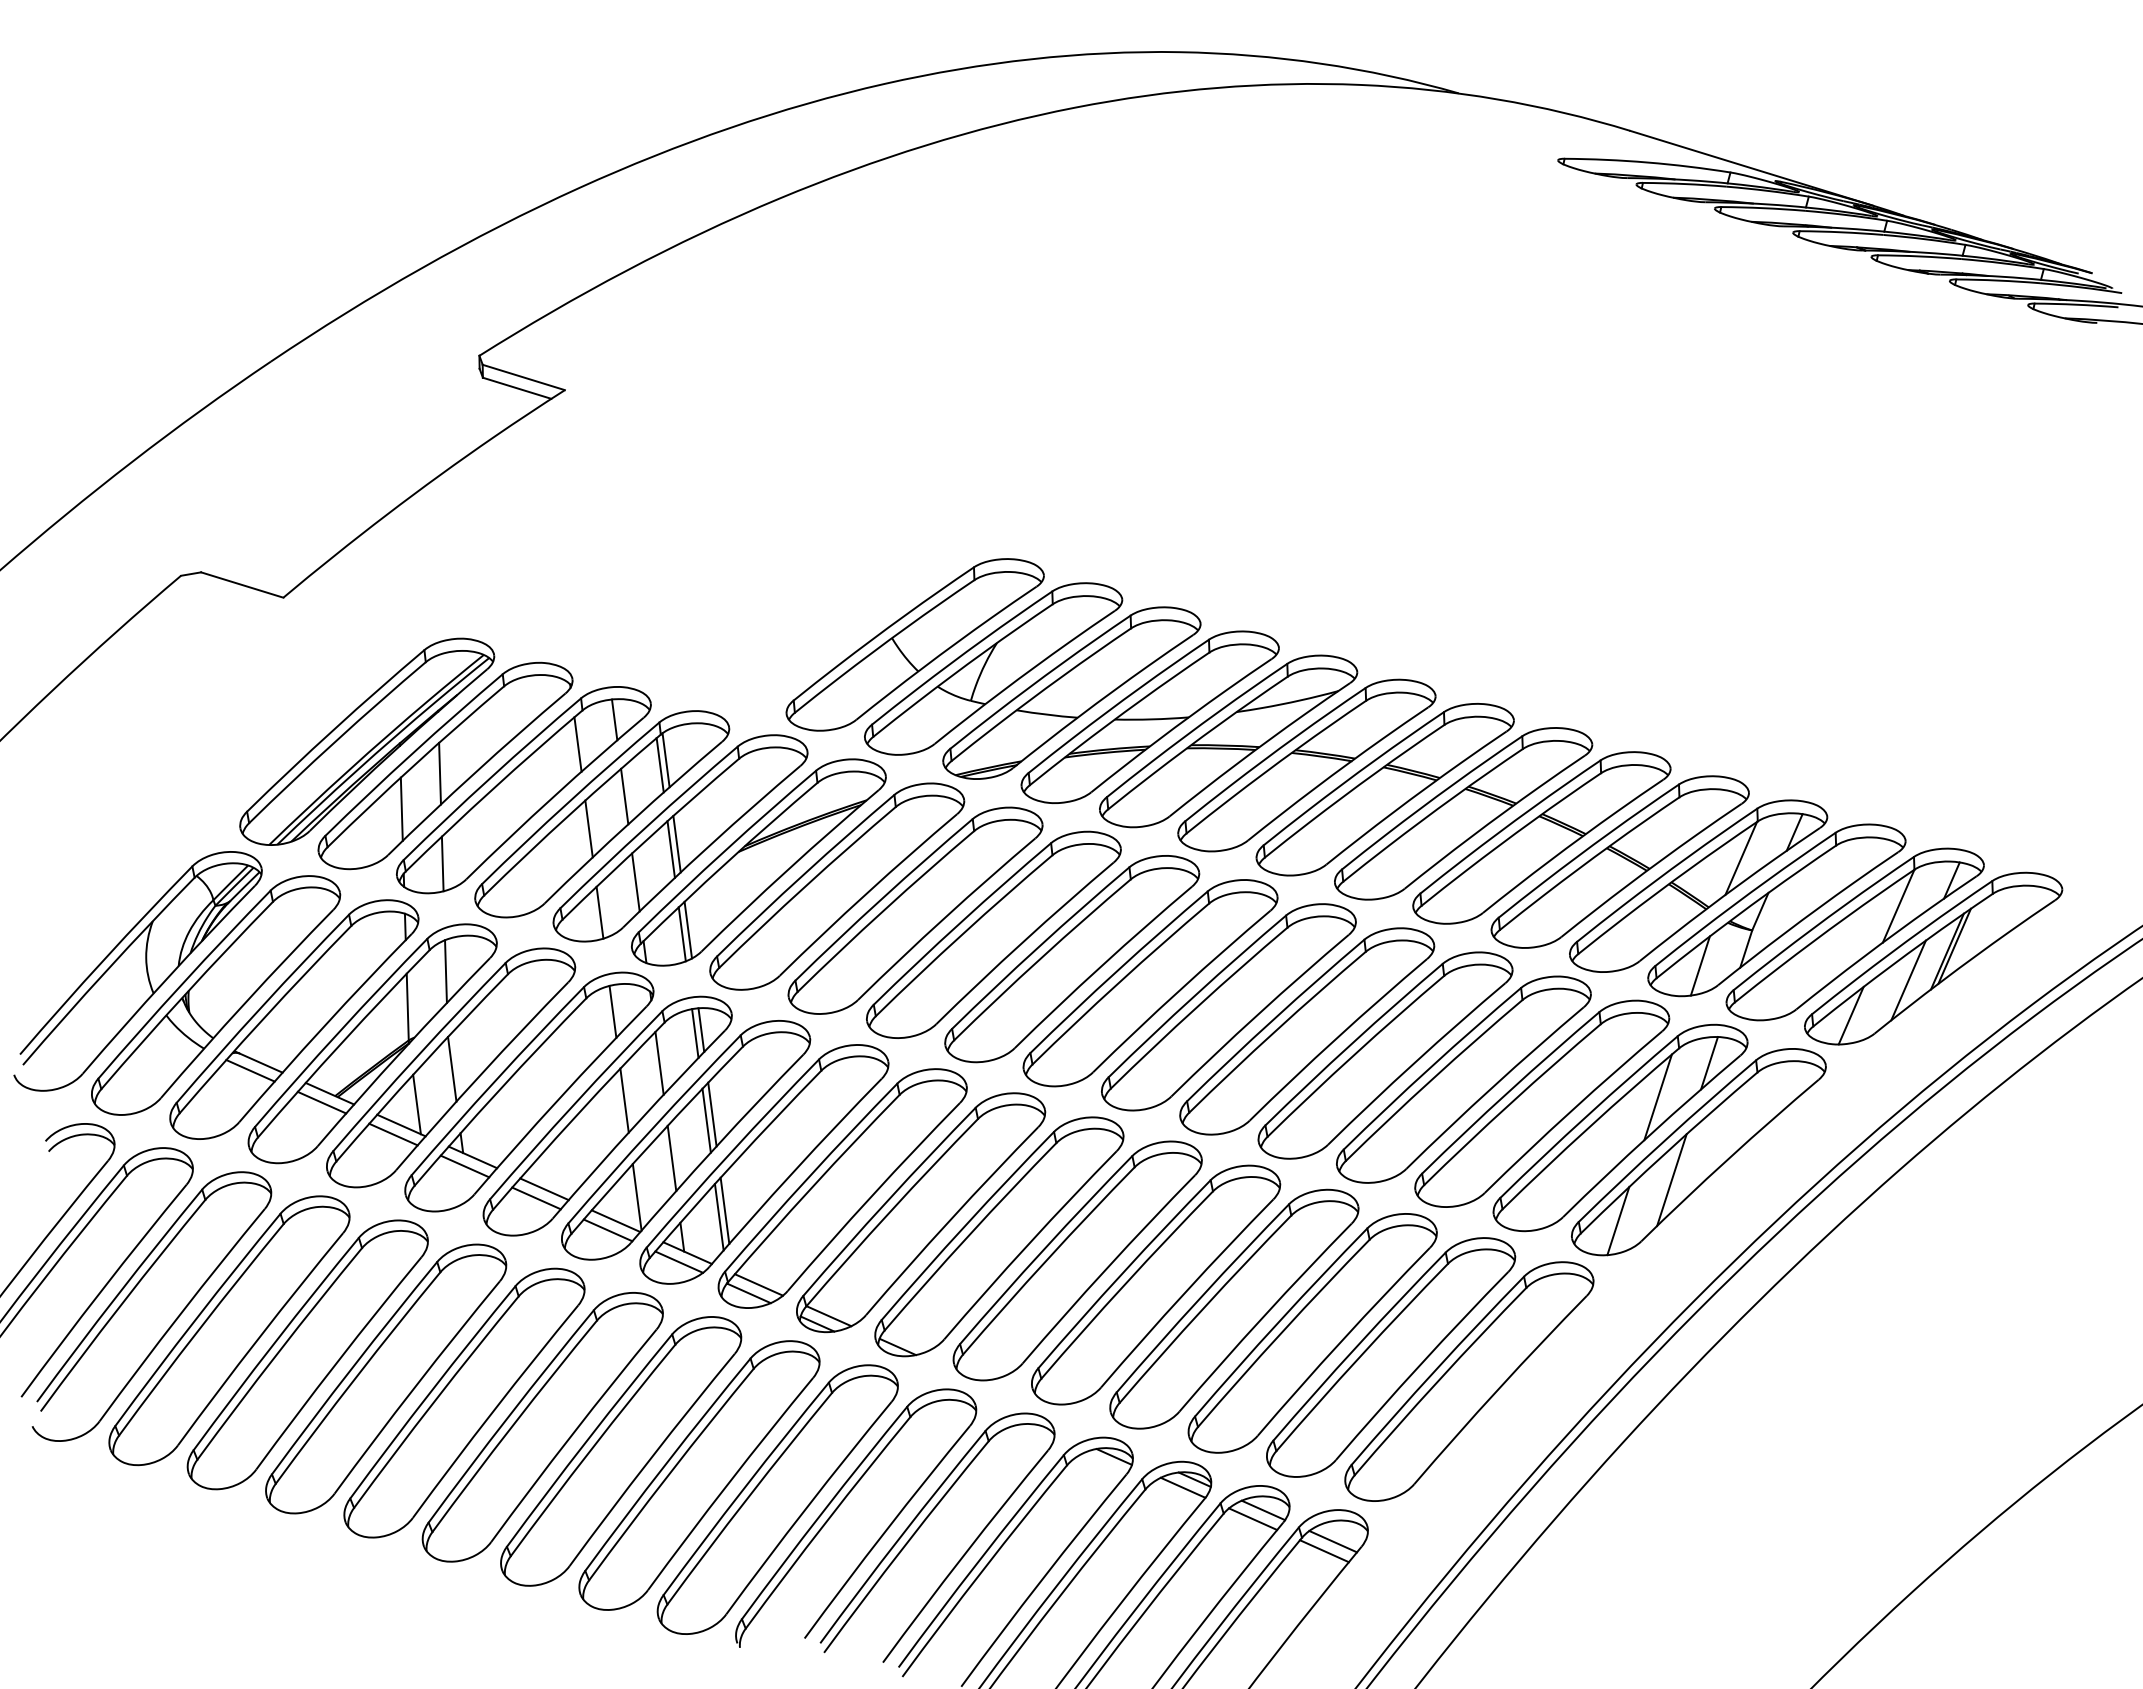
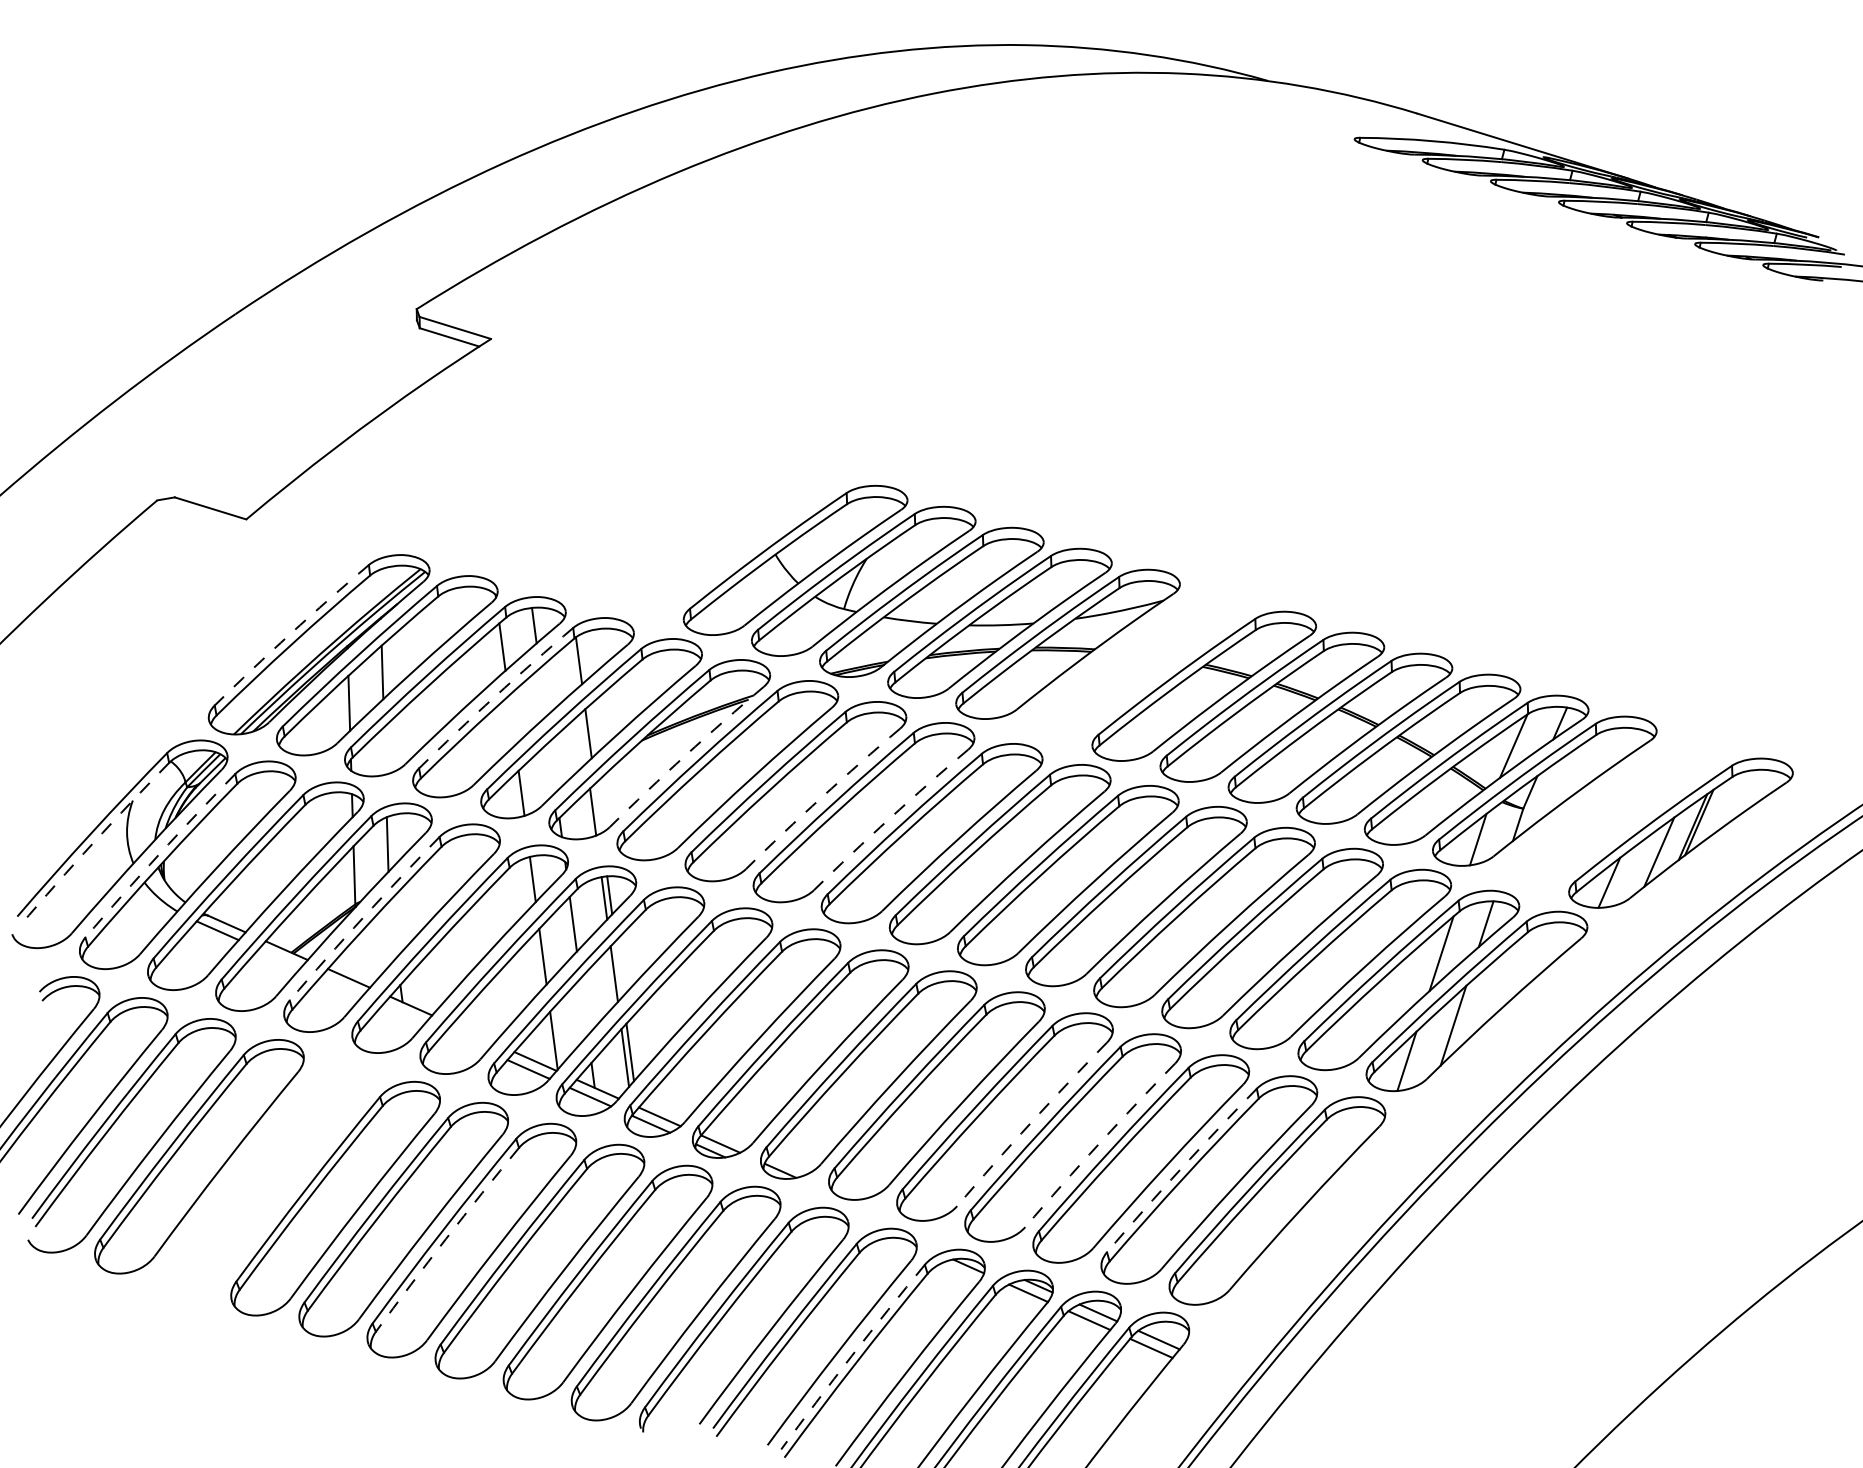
arc: (334, 729) -> (290, 634), solid -> dashed
line: (659, 765) -> (573, 665), removed
part: (1306, 765) -> (1135, 665), removed
line: (624, 796) -> (542, 692), removed
arc: (569, 801) -> (495, 696), solid -> dashed
line: (588, 828) -> (511, 720), removed
line: (670, 849) -> (582, 738), removed
line: (442, 863) -> (384, 750), removed
arc: (788, 869) -> (685, 755), solid -> dashed
line: (635, 882) -> (552, 767), removed
arc: (945, 917) -> (821, 797), solid -> dashed
line: (688, 929) -> (598, 807), removed
part: (1854, 934) -> (1612, 812), removed
arc: (1023, 941) -> (889, 818), solid -> dashed
arc: (107, 970) -> (93, 843), solid -> dashed
arc: (183, 983) -> (159, 854), solid -> dashed
arc: (418, 1055) -> (363, 917), solid -> dashed
line: (452, 1068) -> (393, 928), removed
line: (321, 1102) -> (279, 958), removed
line: (416, 1104) -> (362, 960), removed
line: (712, 1114) -> (619, 968), removed
line: (393, 1134) -> (342, 986), removed
line: (671, 1158) -> (583, 1006), removed
line: (464, 1166) -> (403, 1013), removed
line: (544, 1189) -> (473, 1033), removed
line: (536, 1198) -> (466, 1041), removed
arc: (1185, 1292) -> (1030, 1123), solid -> dashed
arc: (1264, 1316) -> (1099, 1144), solid -> dashed
arc: (1358, 1345) -> (1181, 1169), solid -> dashed
part: (307, 1354) -> (267, 1177), removed
arc: (513, 1425) -> (446, 1239), solid -> dashed
arc: (979, 1560) -> (851, 1356), solid -> dashed

